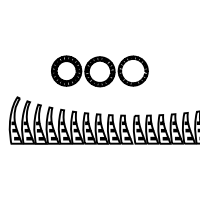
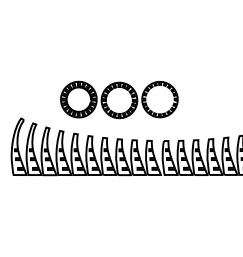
part: (100, 71) -> (119, 99), moved

